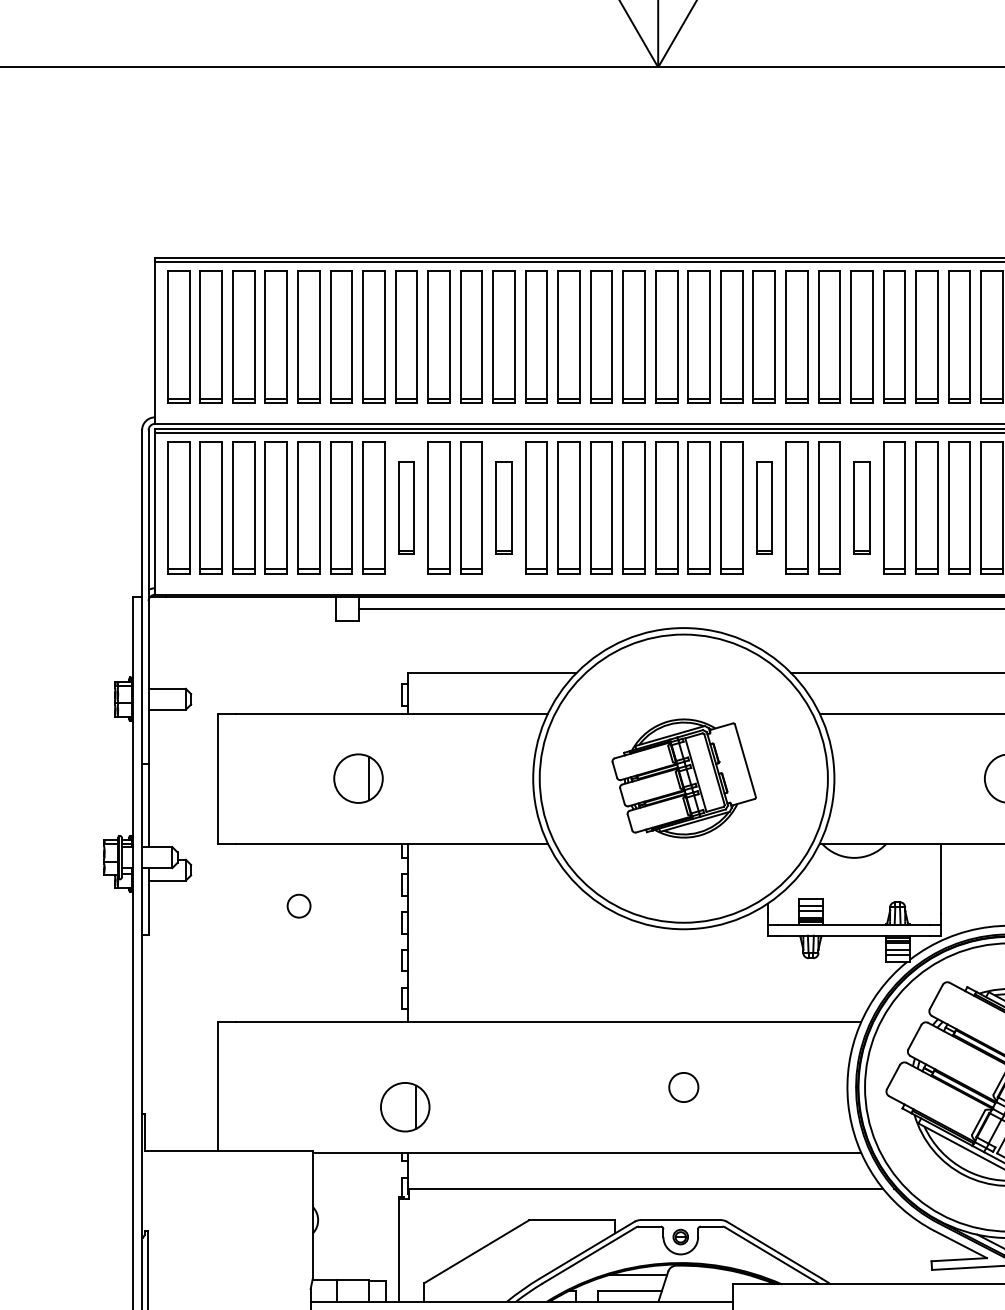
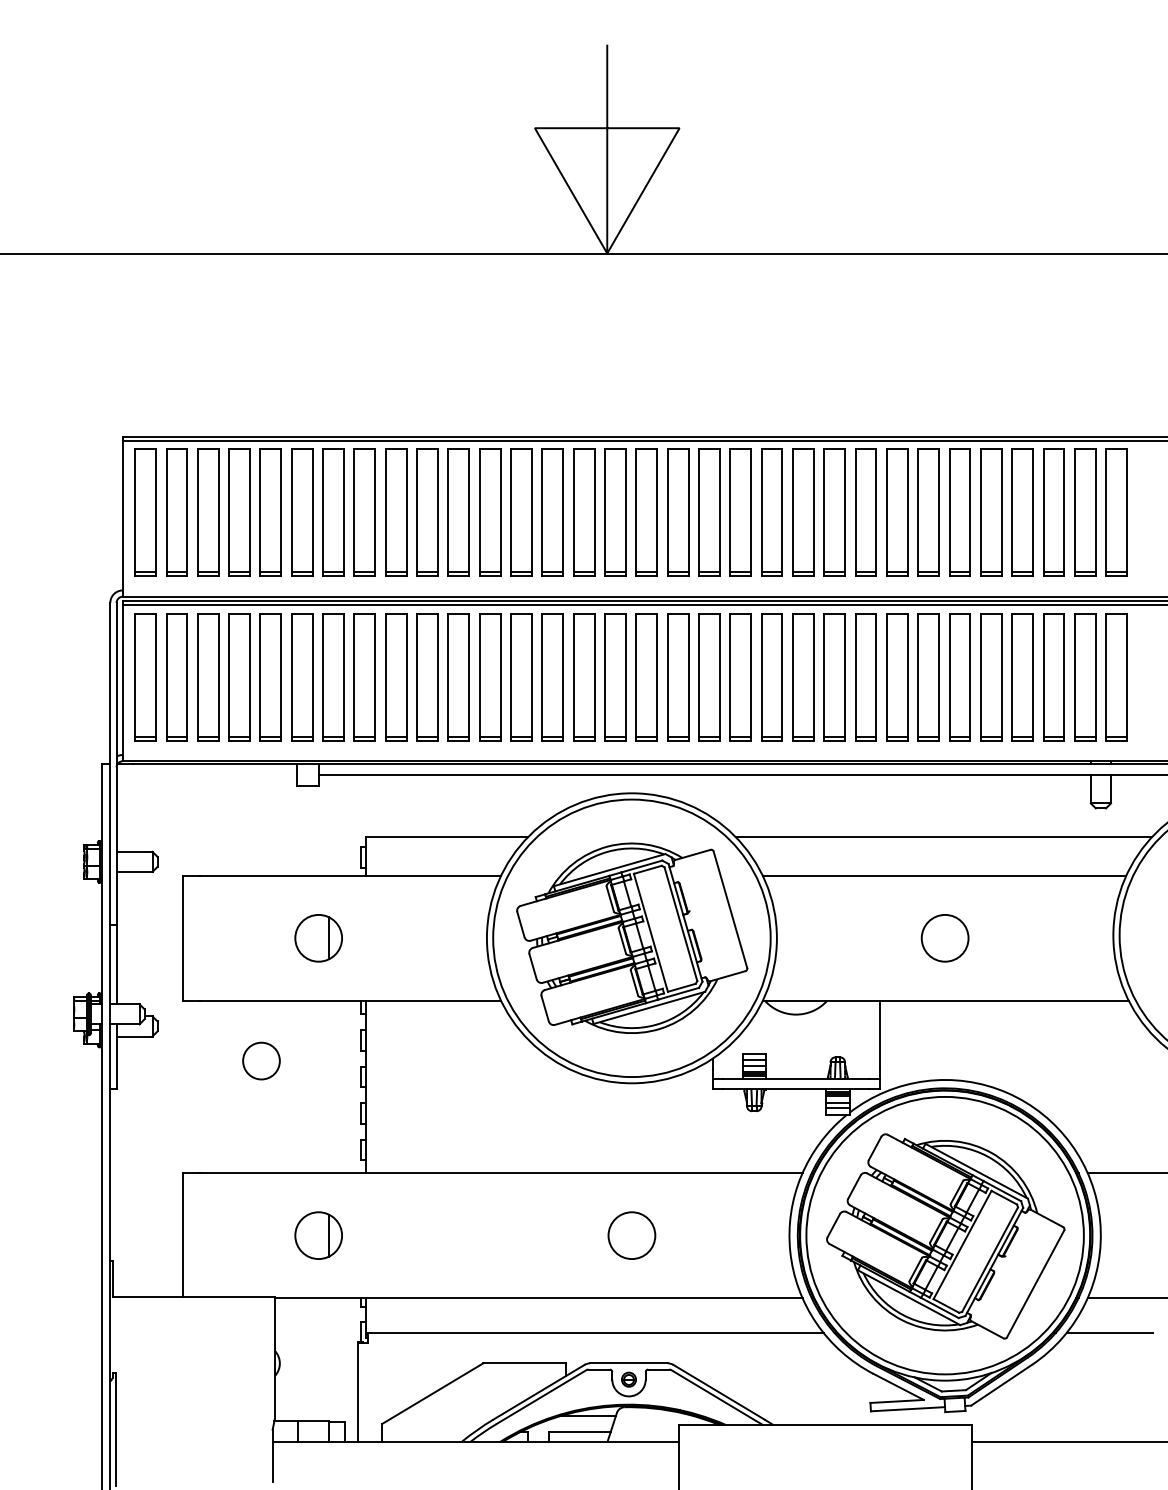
part: (406, 507) -> (364, 677), size x1.43
part: (503, 507) -> (458, 677), size x1.43
part: (764, 507) -> (709, 677), size x1.43
part: (862, 507) -> (803, 677), size x1.43
part: (684, 777) -> (632, 937), size x1.67
circle: (299, 905) -> (261, 1060), size x1.67
circle: (683, 1087) -> (631, 1235), size x1.67
part: (405, 1107) -> (318, 1235), moved

